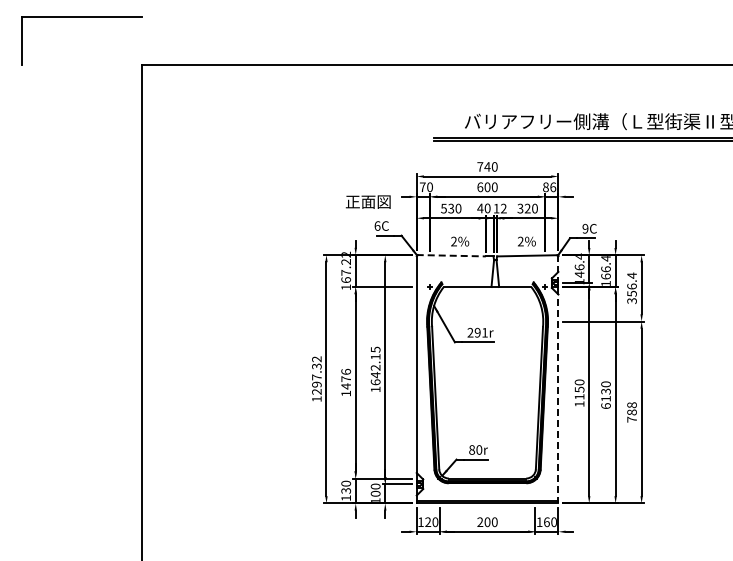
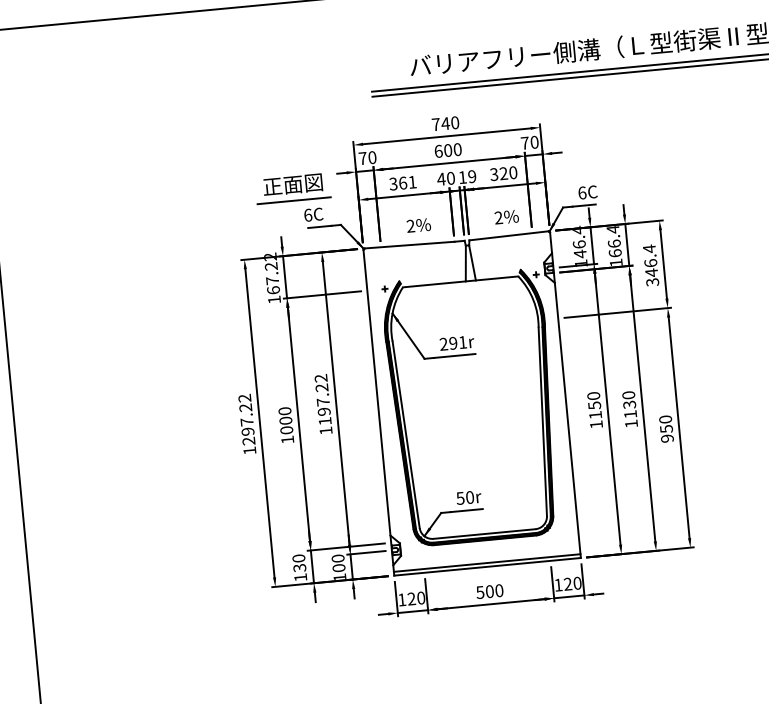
text: (549, 187) -> (529, 143), 86 -> 70
text: (451, 208) -> (403, 182), 530 -> 361
text: (503, 208) -> (471, 176), 12 -> 19
line: (367, 214) -> (293, 201), added
text: (585, 228) -> (582, 192), 9C -> 6C
line: (451, 255) -> (409, 244), dashed -> solid
text: (631, 293) -> (650, 272), 356.4 -> 346.4
text: (375, 365) -> (322, 399), 1642.15 -> 1197.22
text: (317, 366) -> (246, 407), 1297.32 -> 1297.22
text: (346, 378) -> (286, 419), 1476 -> 1000
line: (558, 379) -> (565, 394), dashed -> solid
text: (605, 405) -> (630, 423), 6130 -> 1130
text: (631, 412) -> (665, 429), 788 -> 950
text: (472, 449) -> (461, 497), 80r -> 50r
text: (480, 522) -> (480, 592), 200 -> 500
text: (546, 522) -> (567, 584), 160 -> 120

